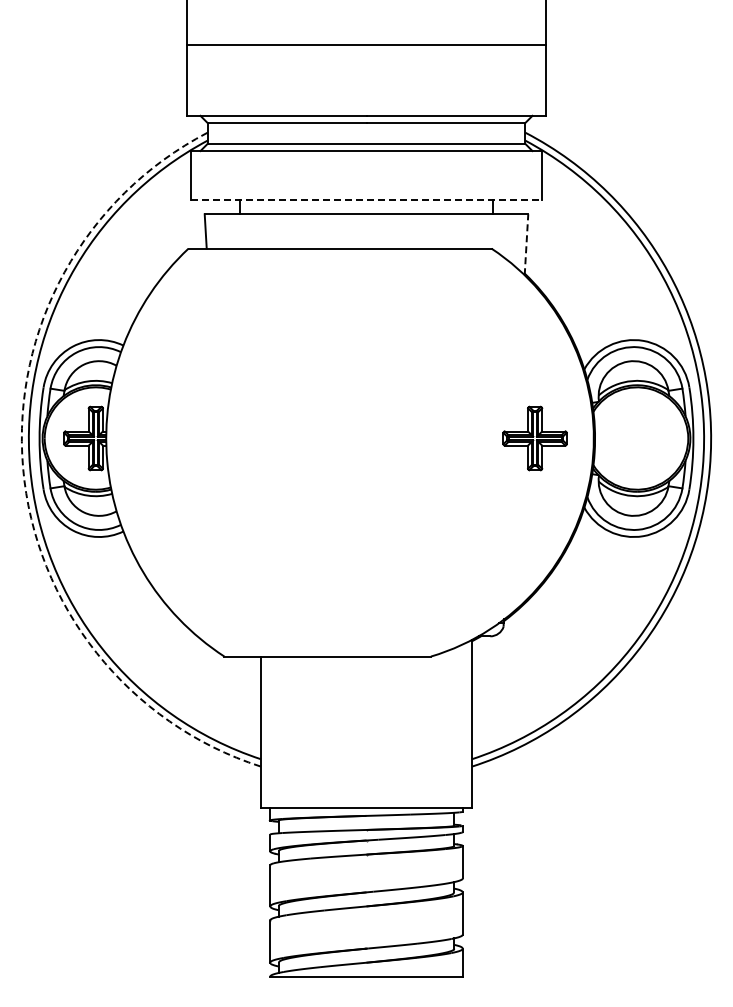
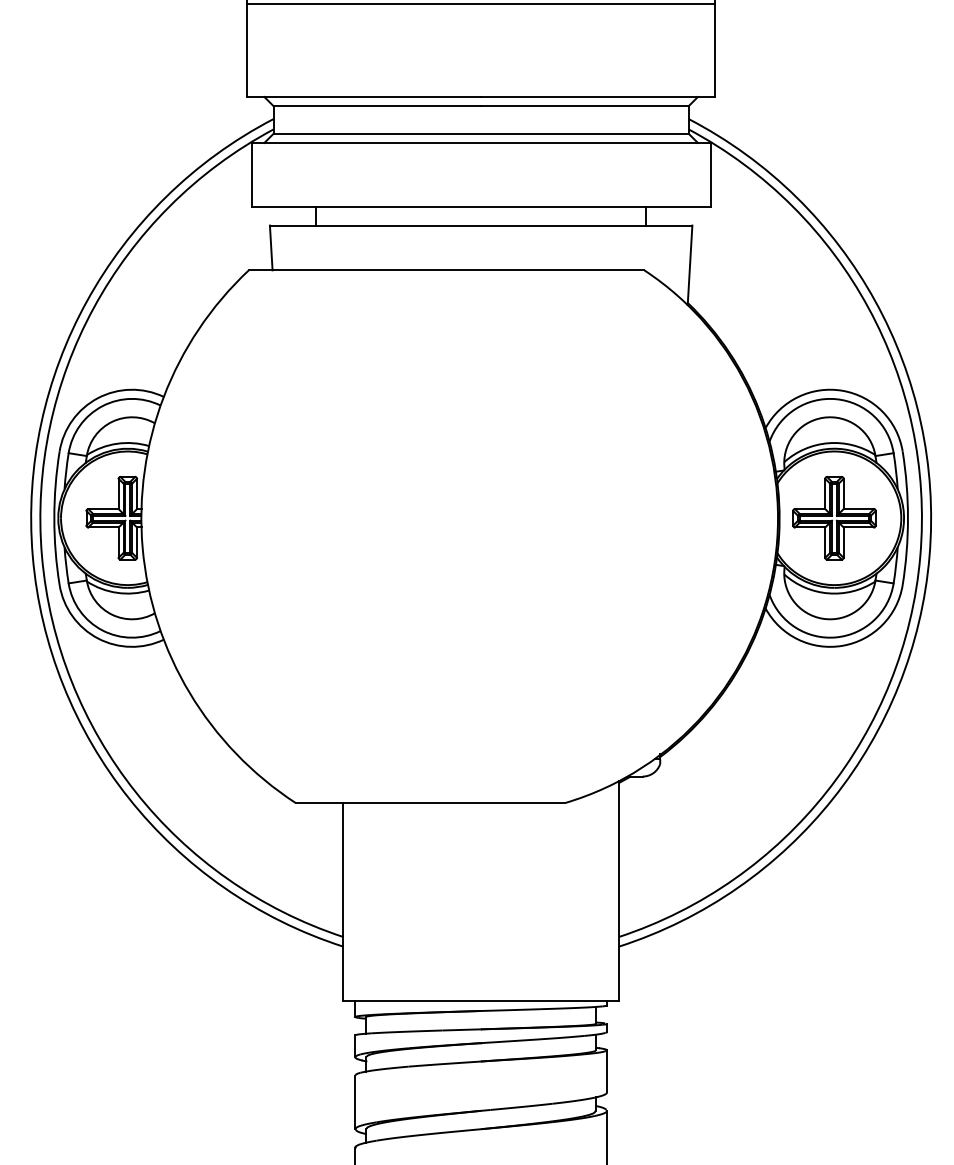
line: (366, 200) -> (481, 207), dashed -> solid
line: (526, 244) -> (690, 264), dashed -> solid
part: (534, 438) -> (833, 518), moved
arc: (23, 467) -> (33, 556), dashed -> solid

